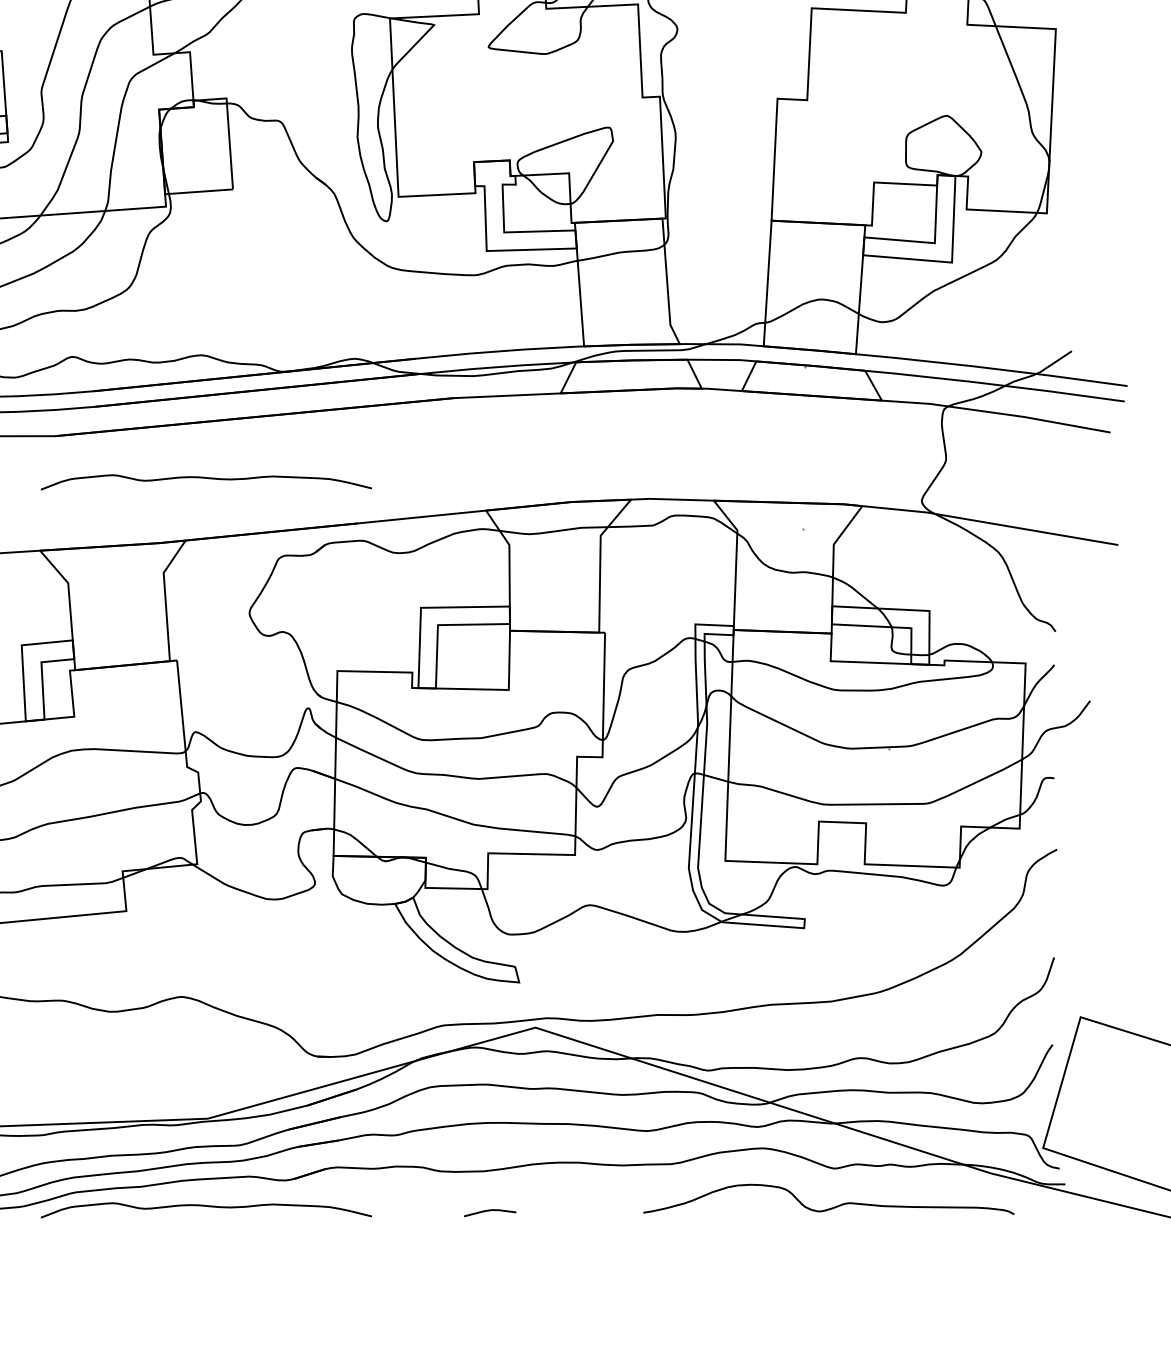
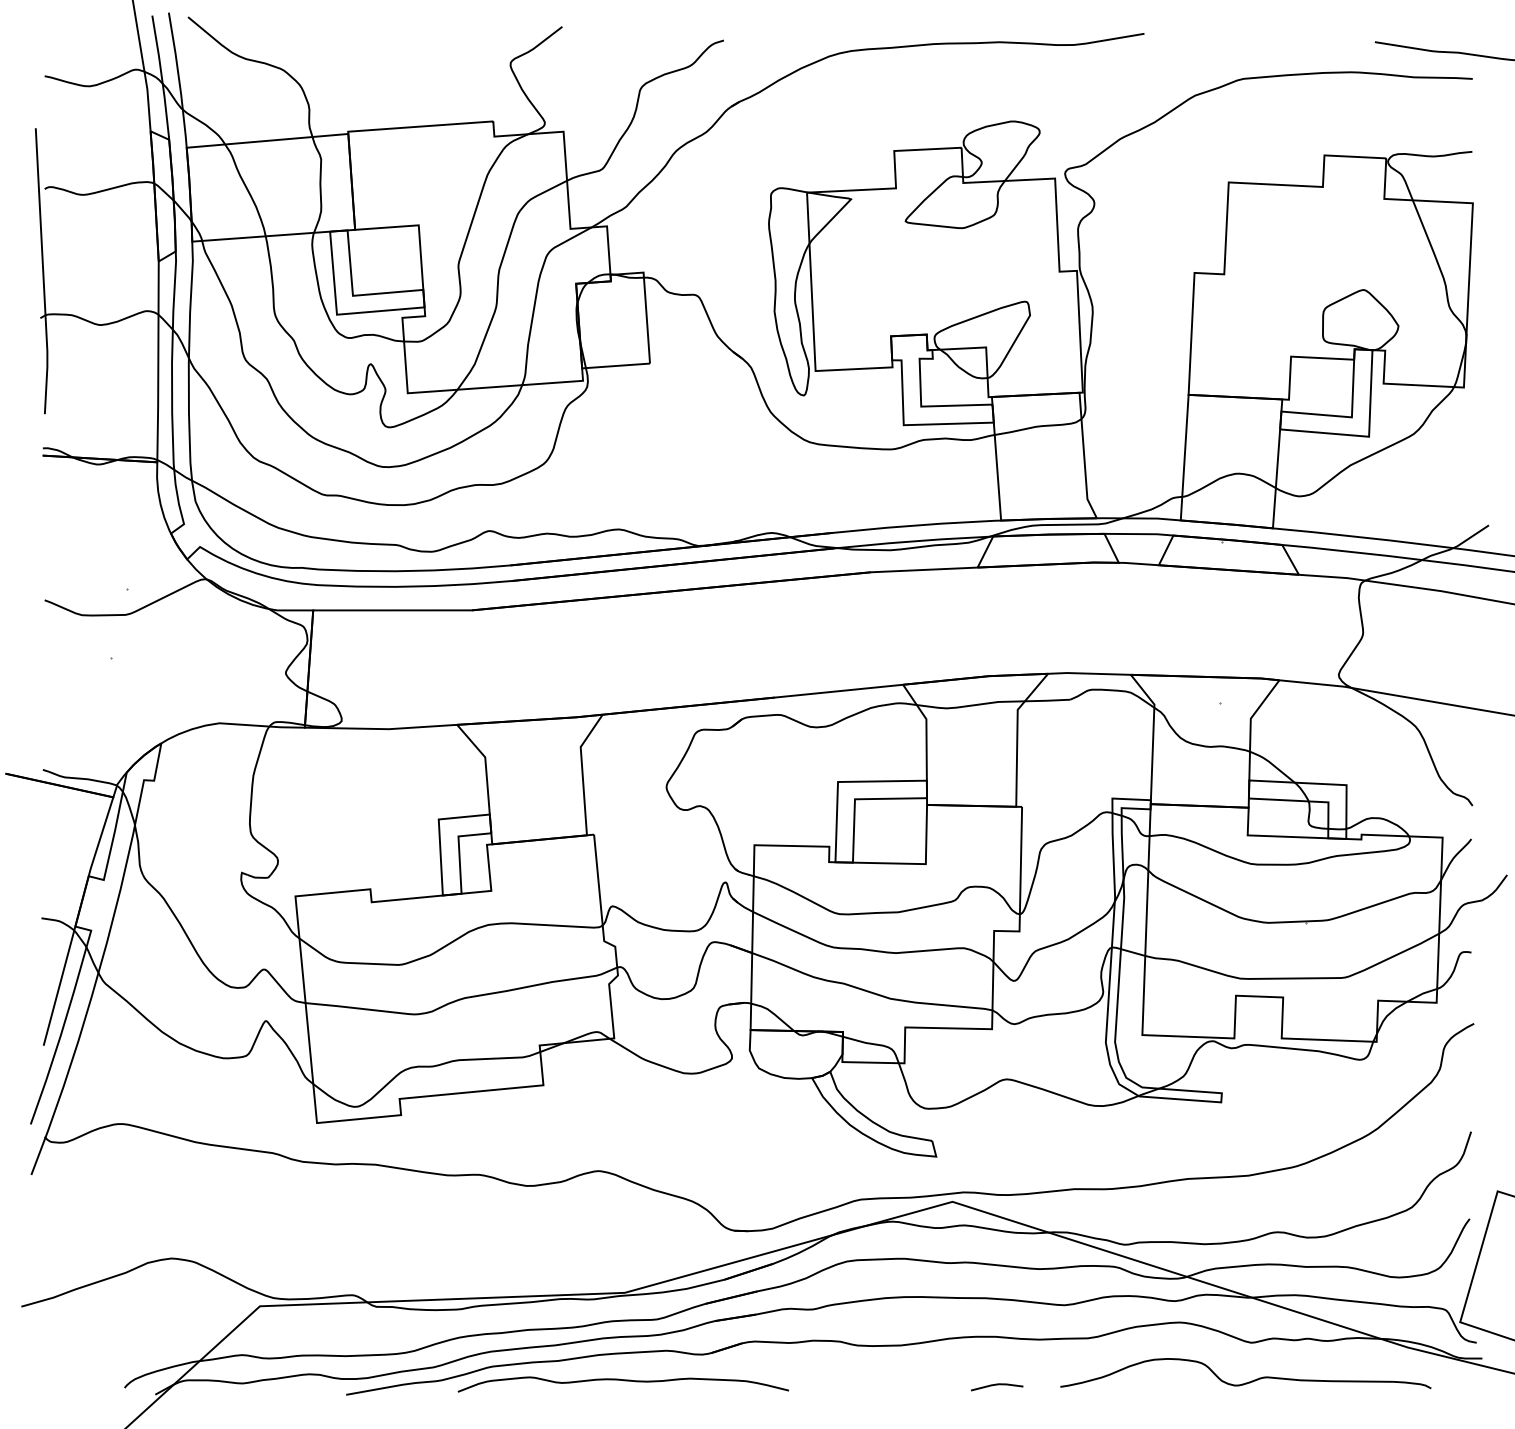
curve: (207, 479) -> (624, 653), removed
line: (490, 1211) -> (997, 1385), moved

